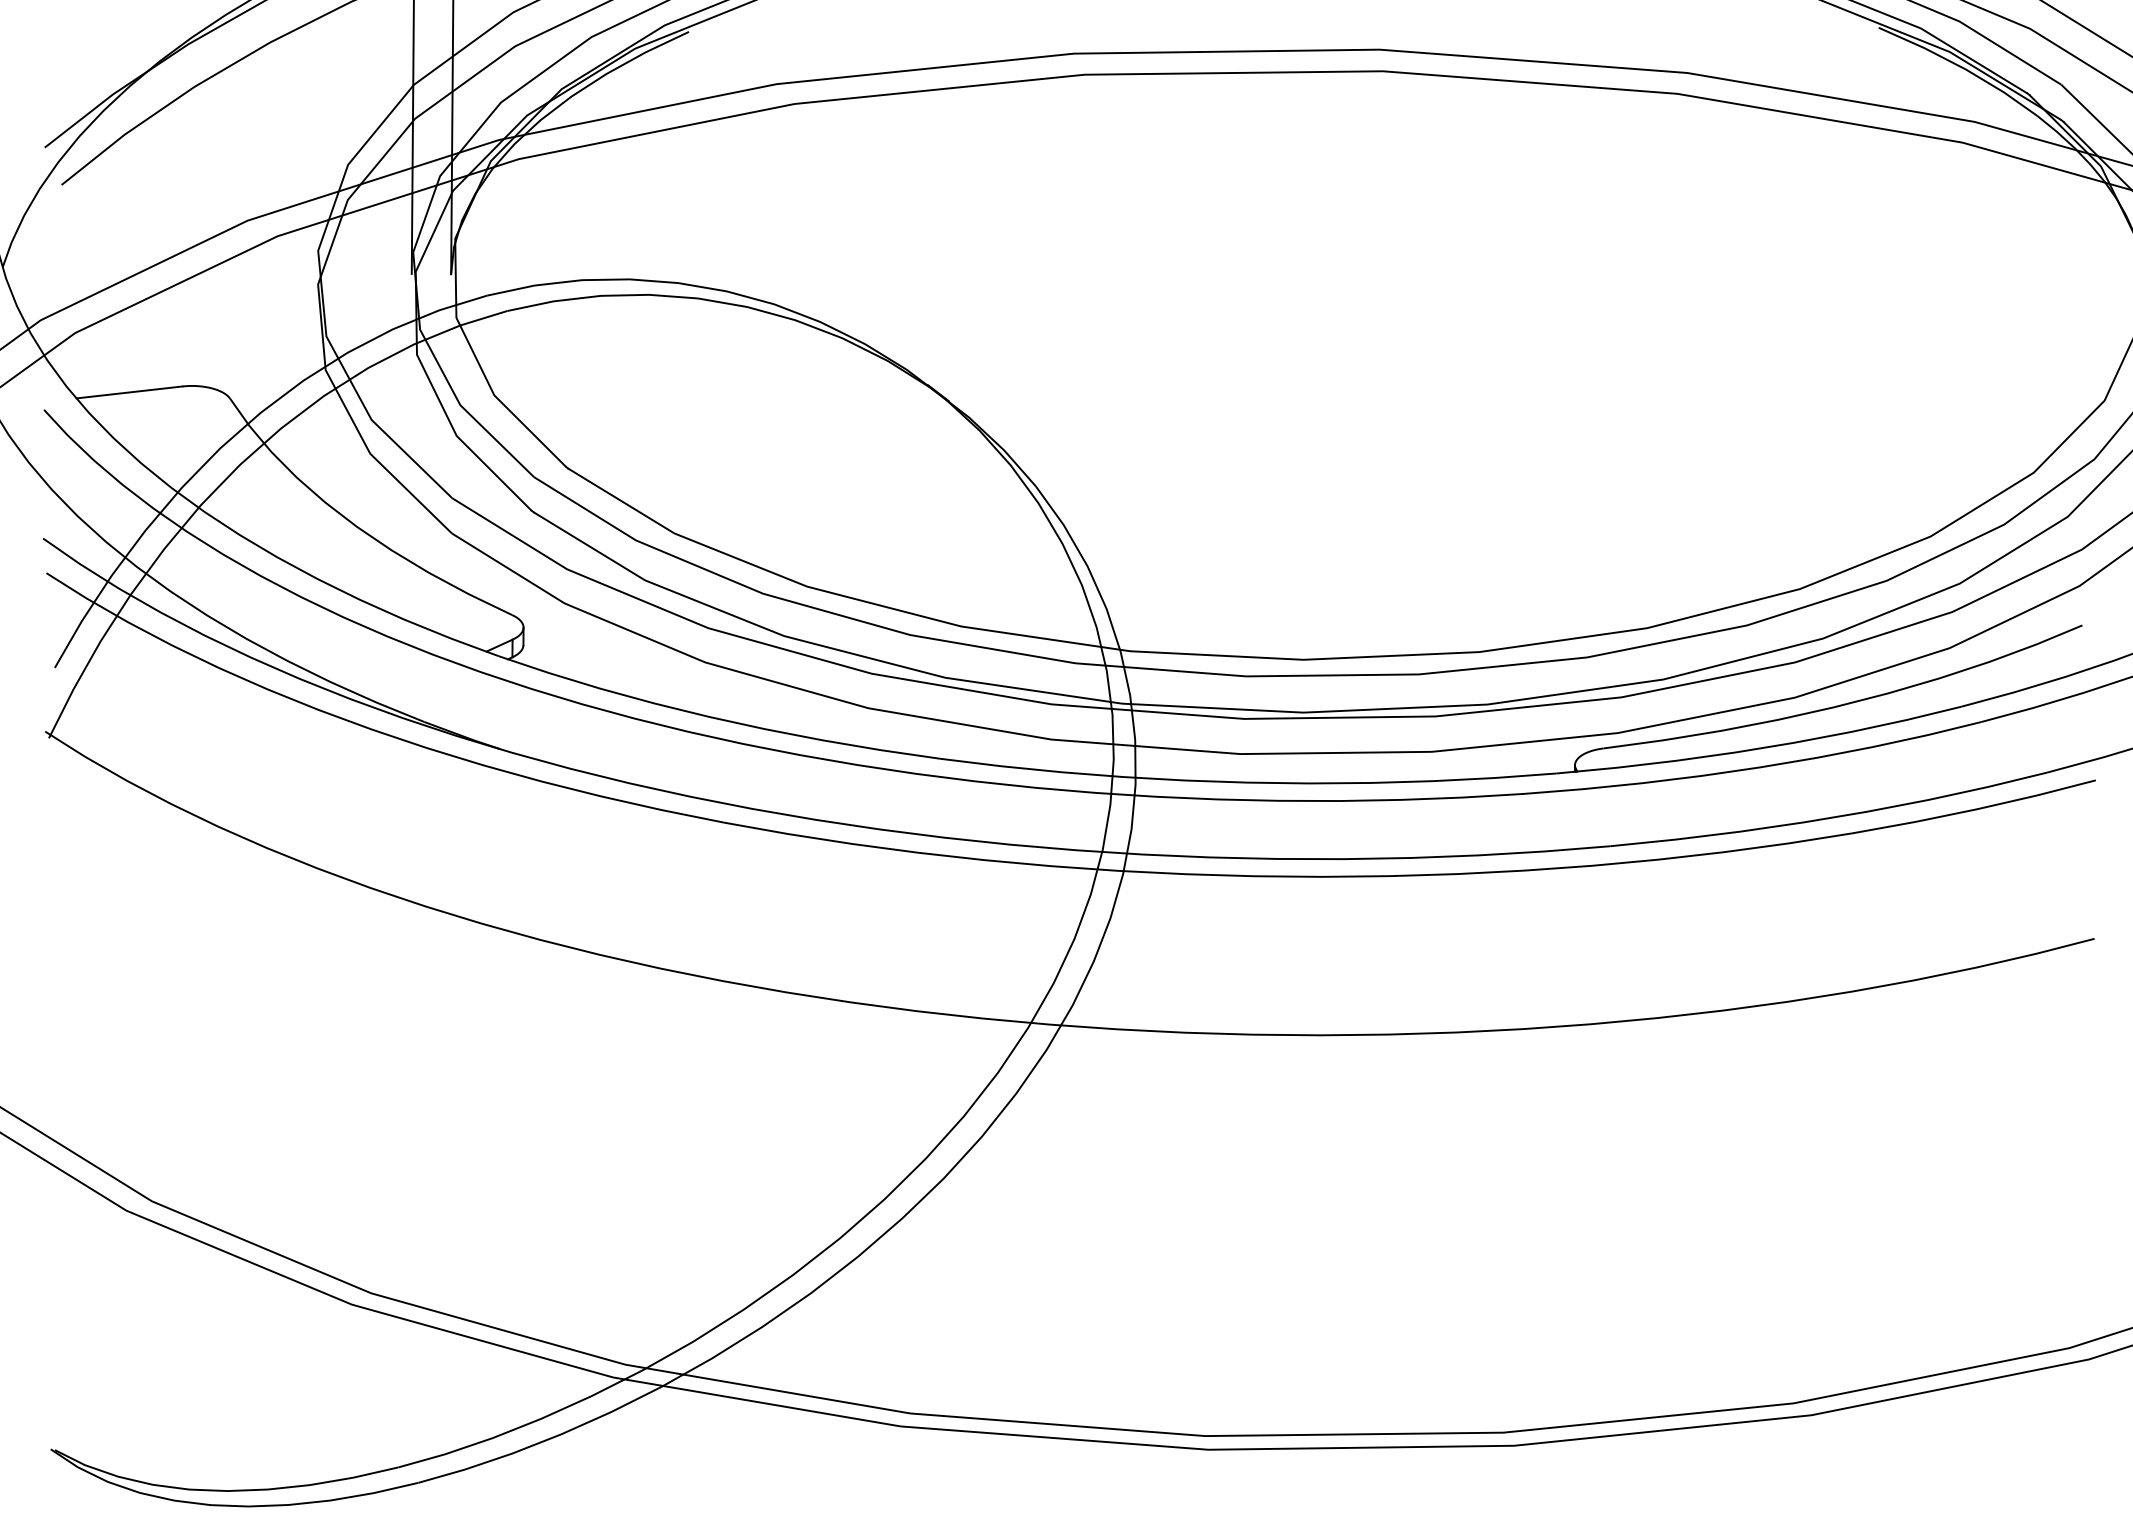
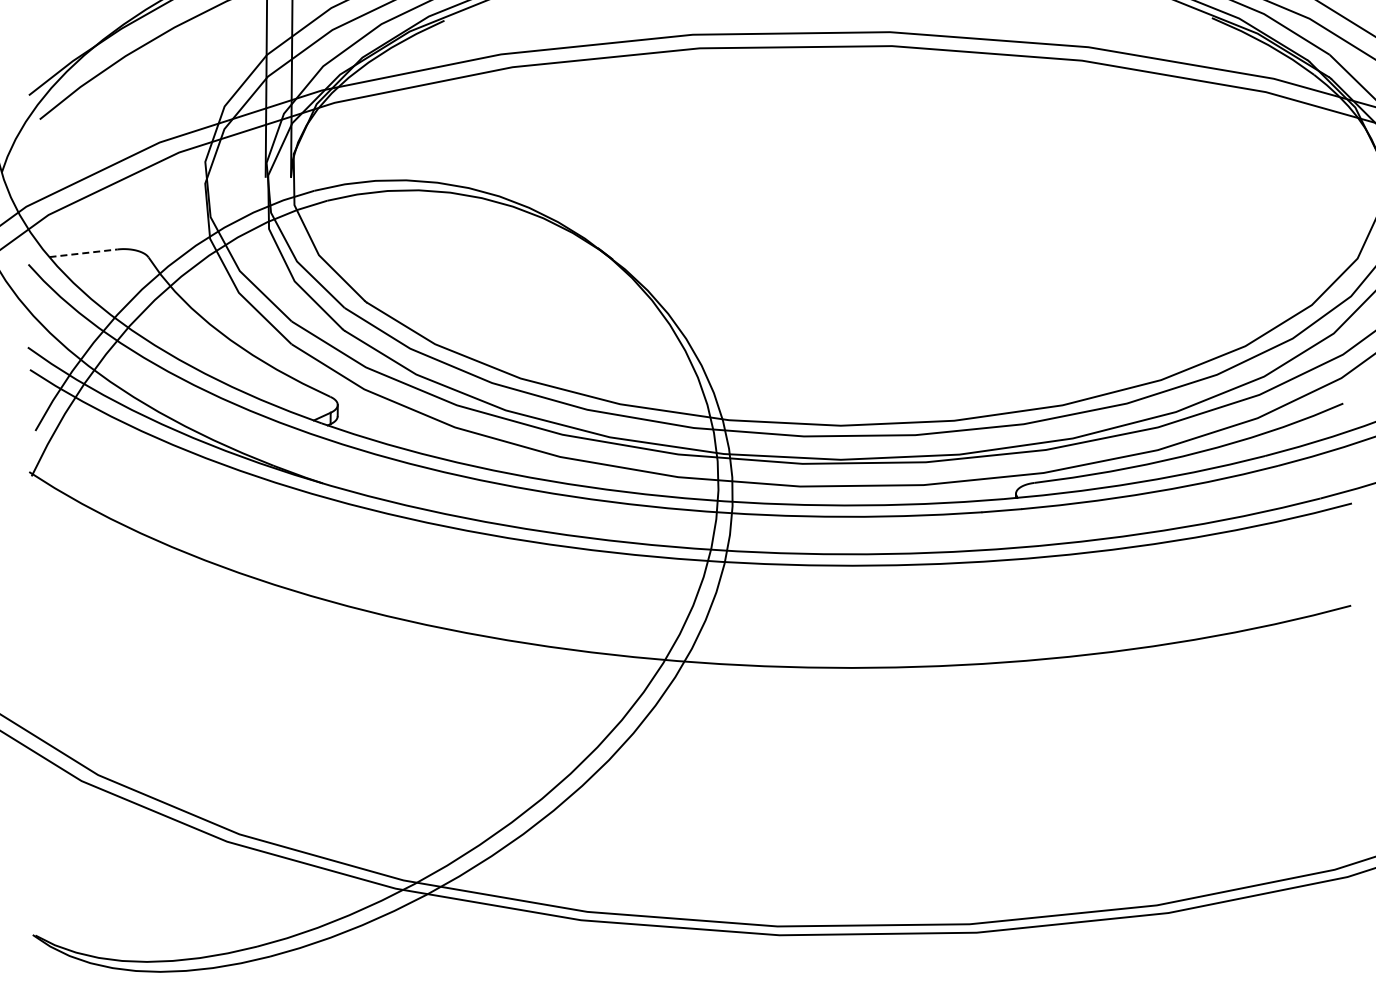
line: (130, 392) -> (84, 253), solid -> dashed

